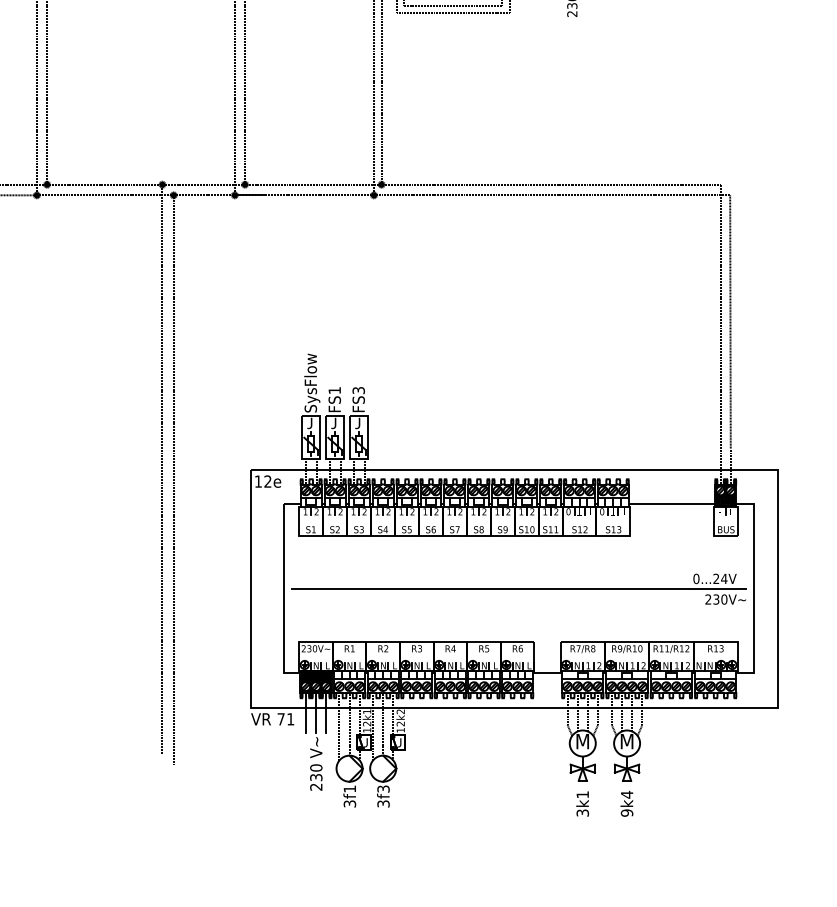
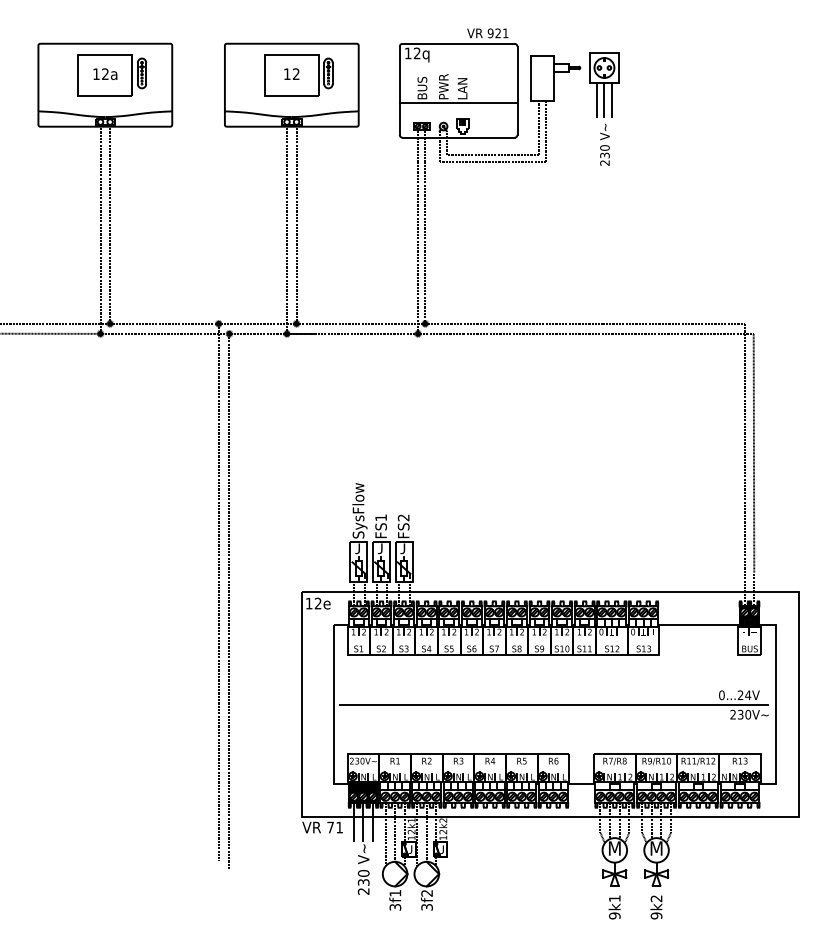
text: (358, 390) -> (403, 517), FS3 -> FS2
text: (383, 789) -> (427, 893), 3f3 -> 3f2
text: (627, 794) -> (656, 898), 9k4 -> 9k2
text: (582, 812) -> (614, 915), 3k1 -> 9k1

